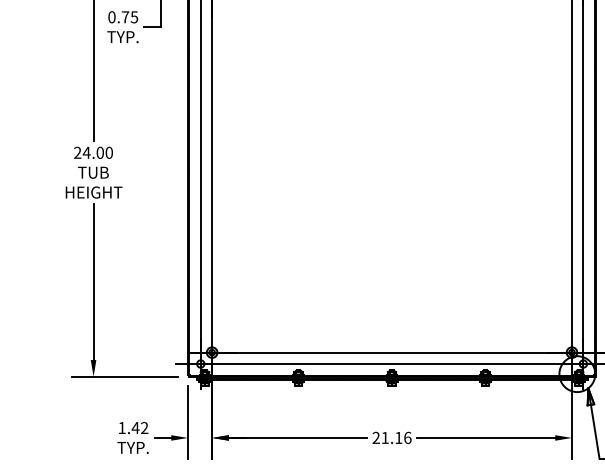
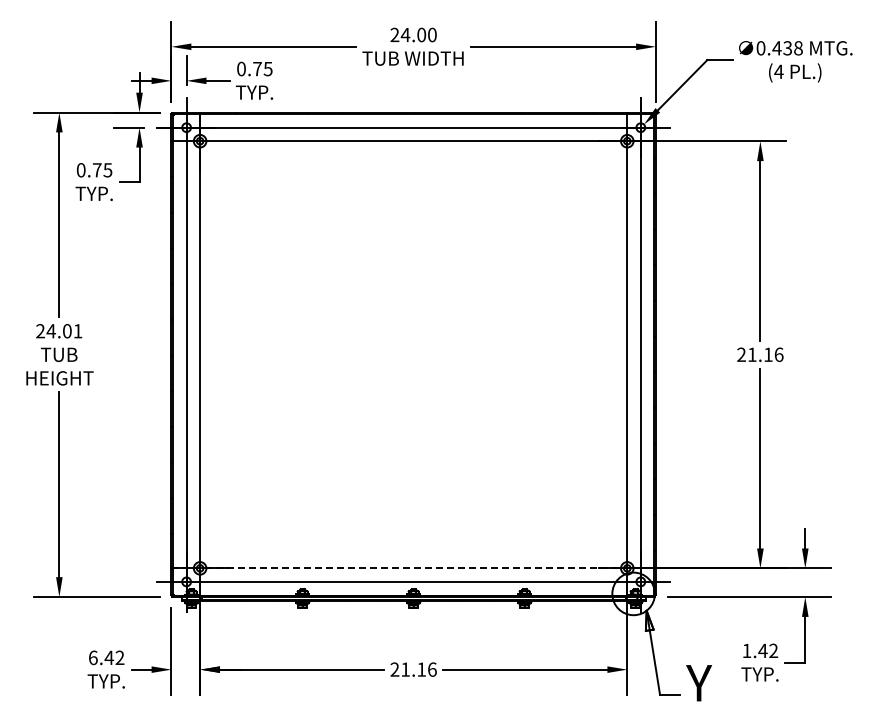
text: (108, 153) -> (77, 331), 24.00 -> 24.01
line: (392, 352) -> (414, 568), solid -> dashed
text: (122, 427) -> (93, 657), 1.42 -> 6.42

